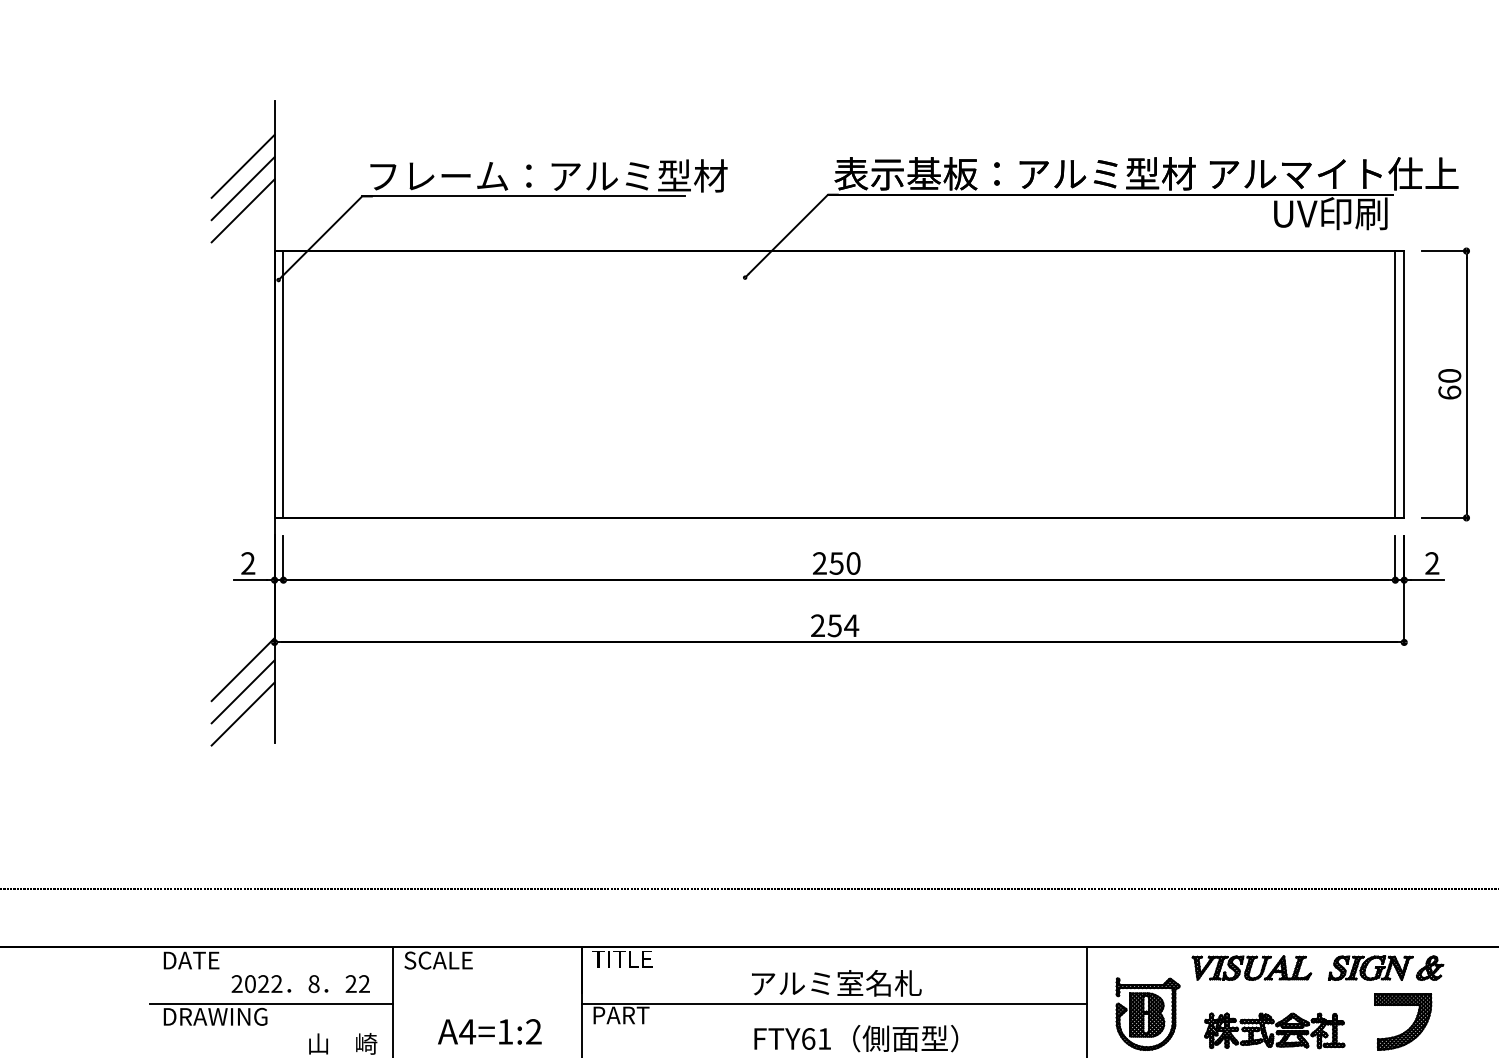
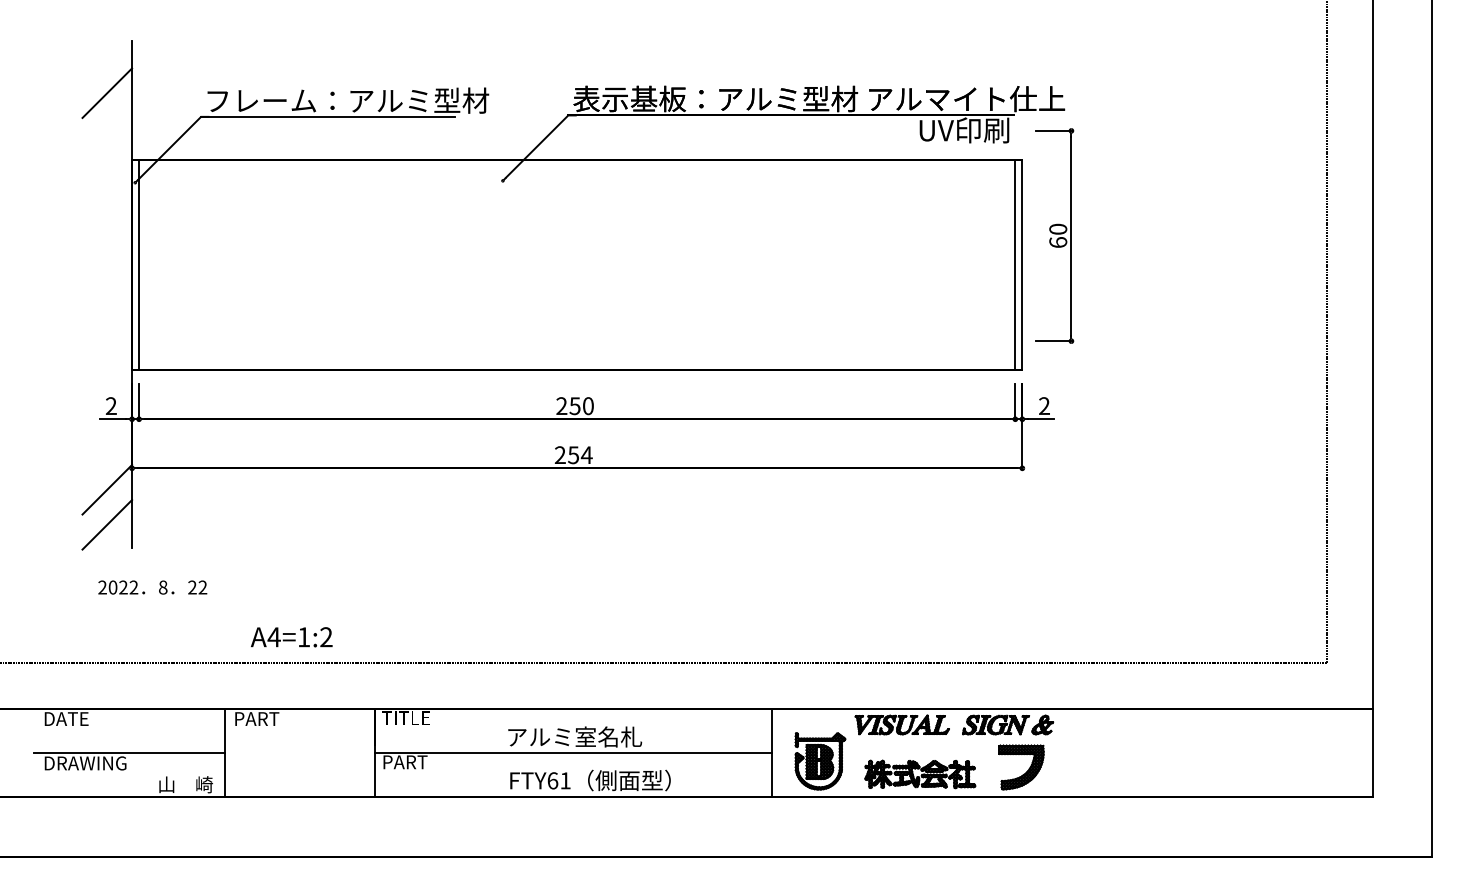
line: (243, 188) -> (107, 110), removed
line: (243, 211) -> (107, 128), removed
part: (1445, 383) -> (1054, 235), moved
line: (243, 692) -> (107, 507), removed
text: (438, 961) -> (261, 719), SCALE -> PART
text: (300, 983) -> (152, 587), moved
text: (489, 1032) -> (291, 637), moved

